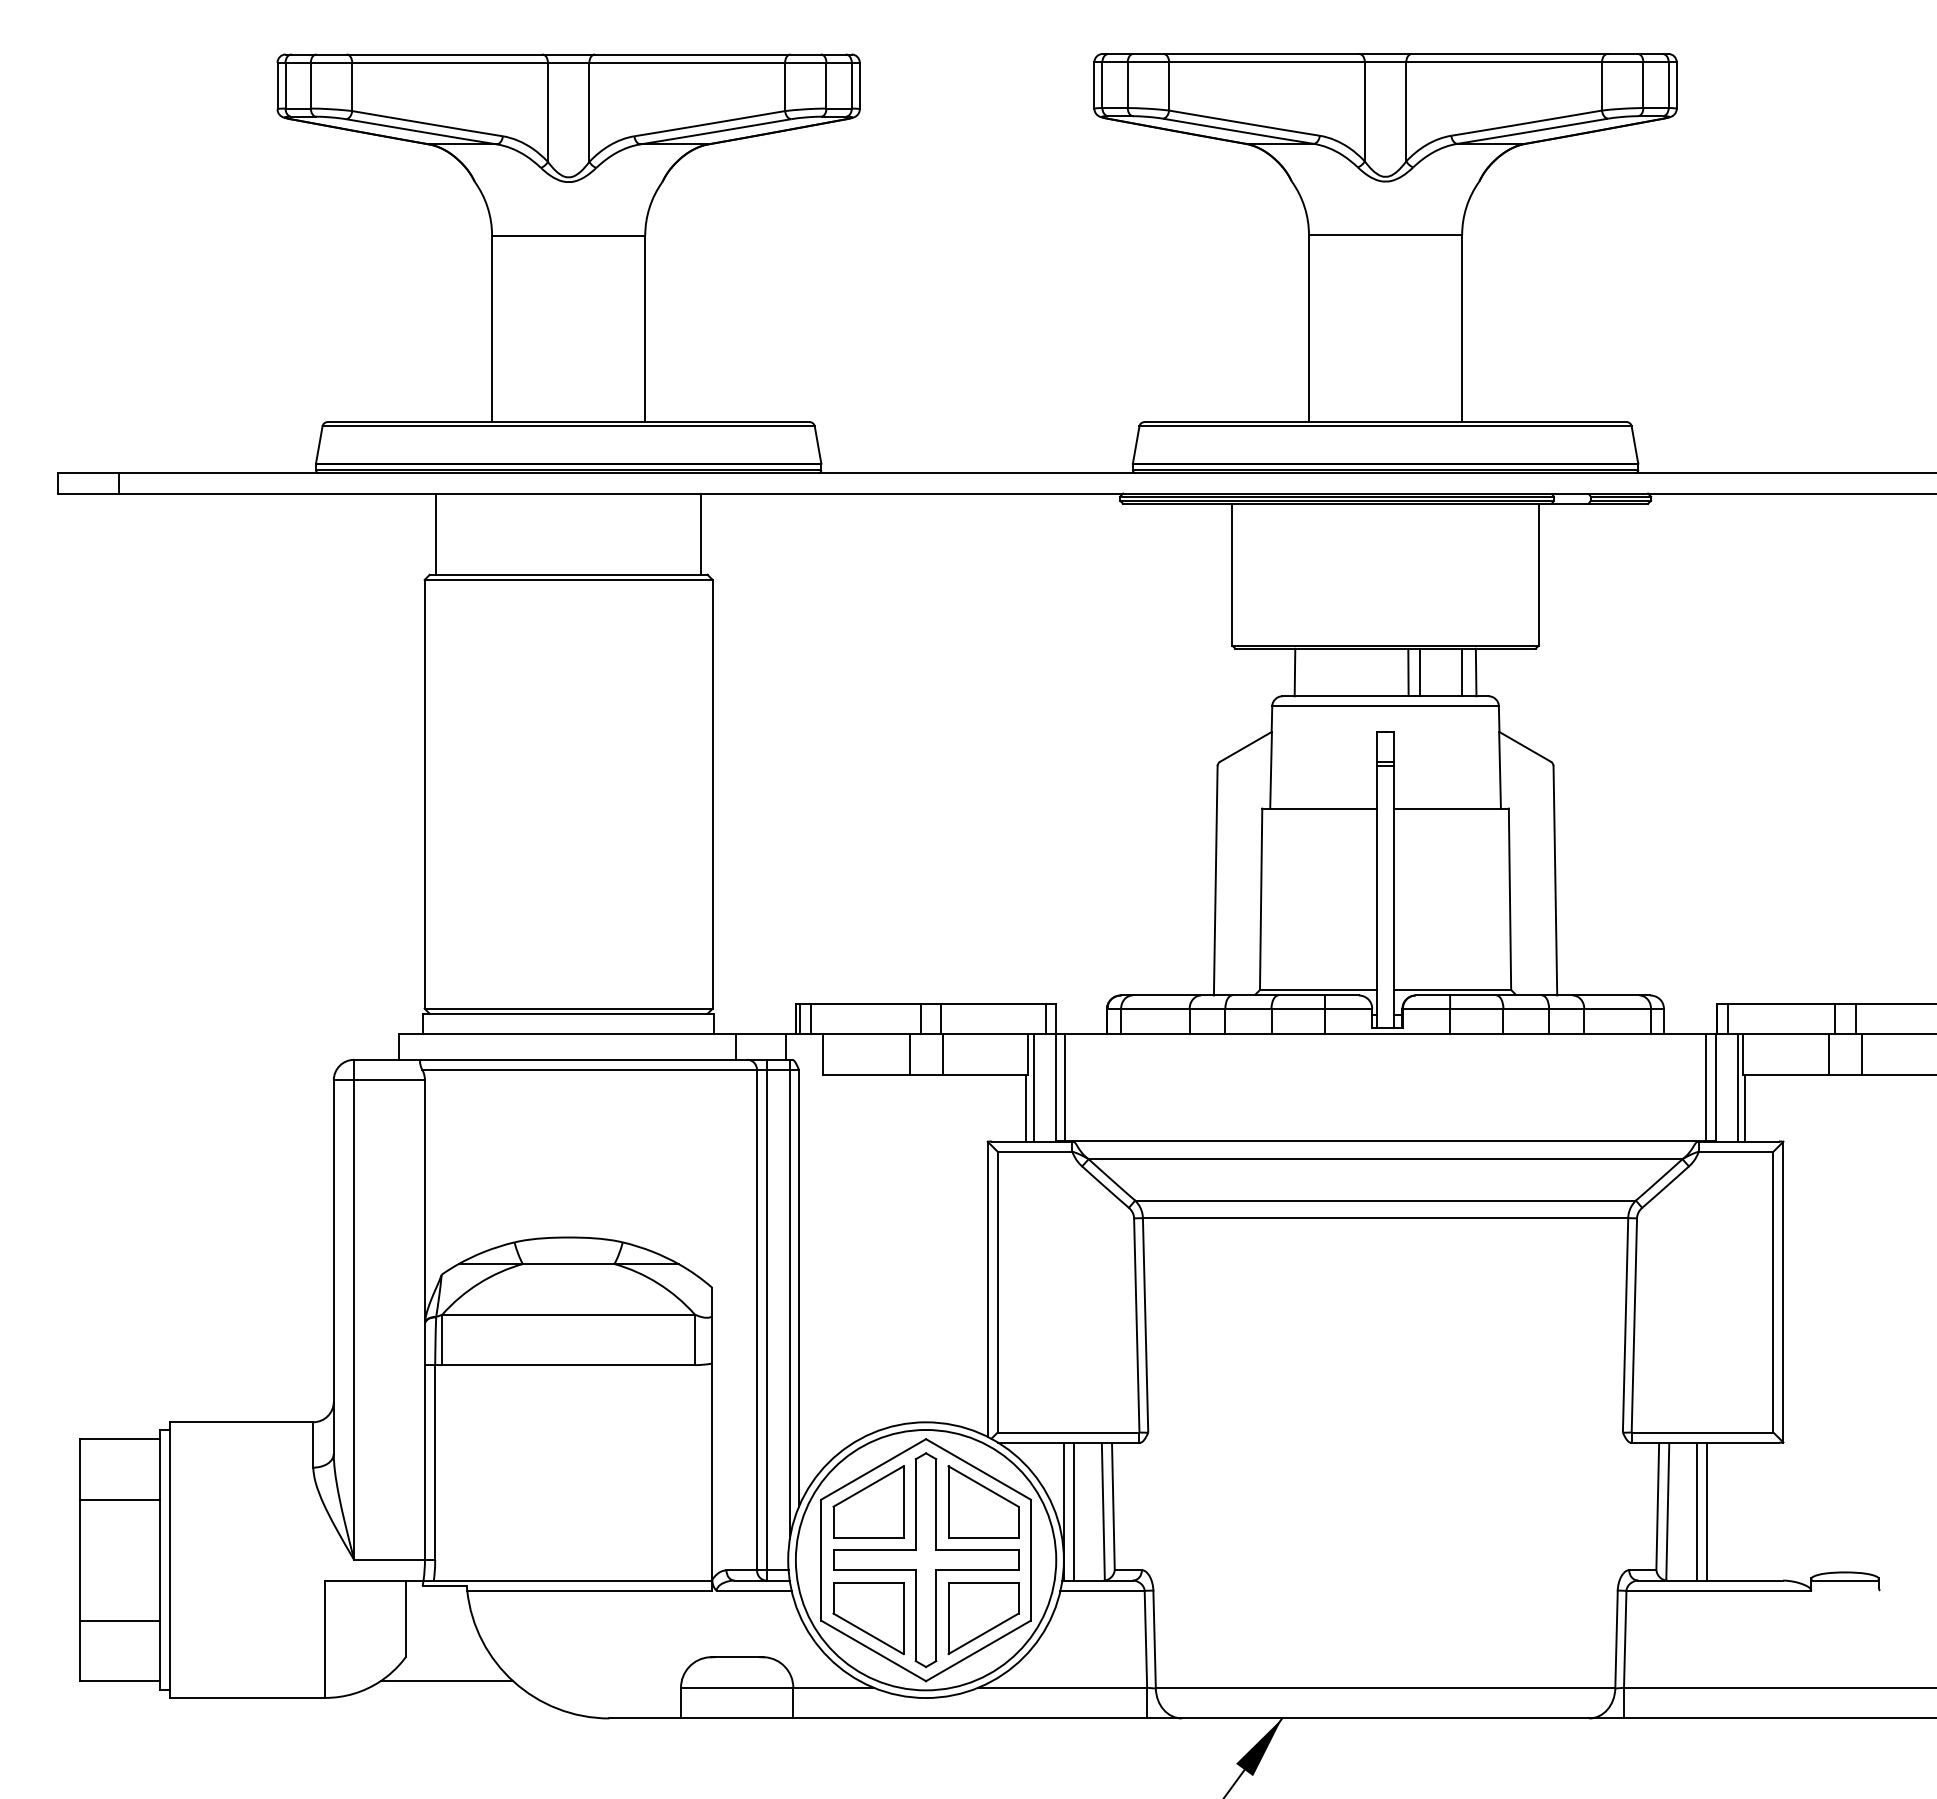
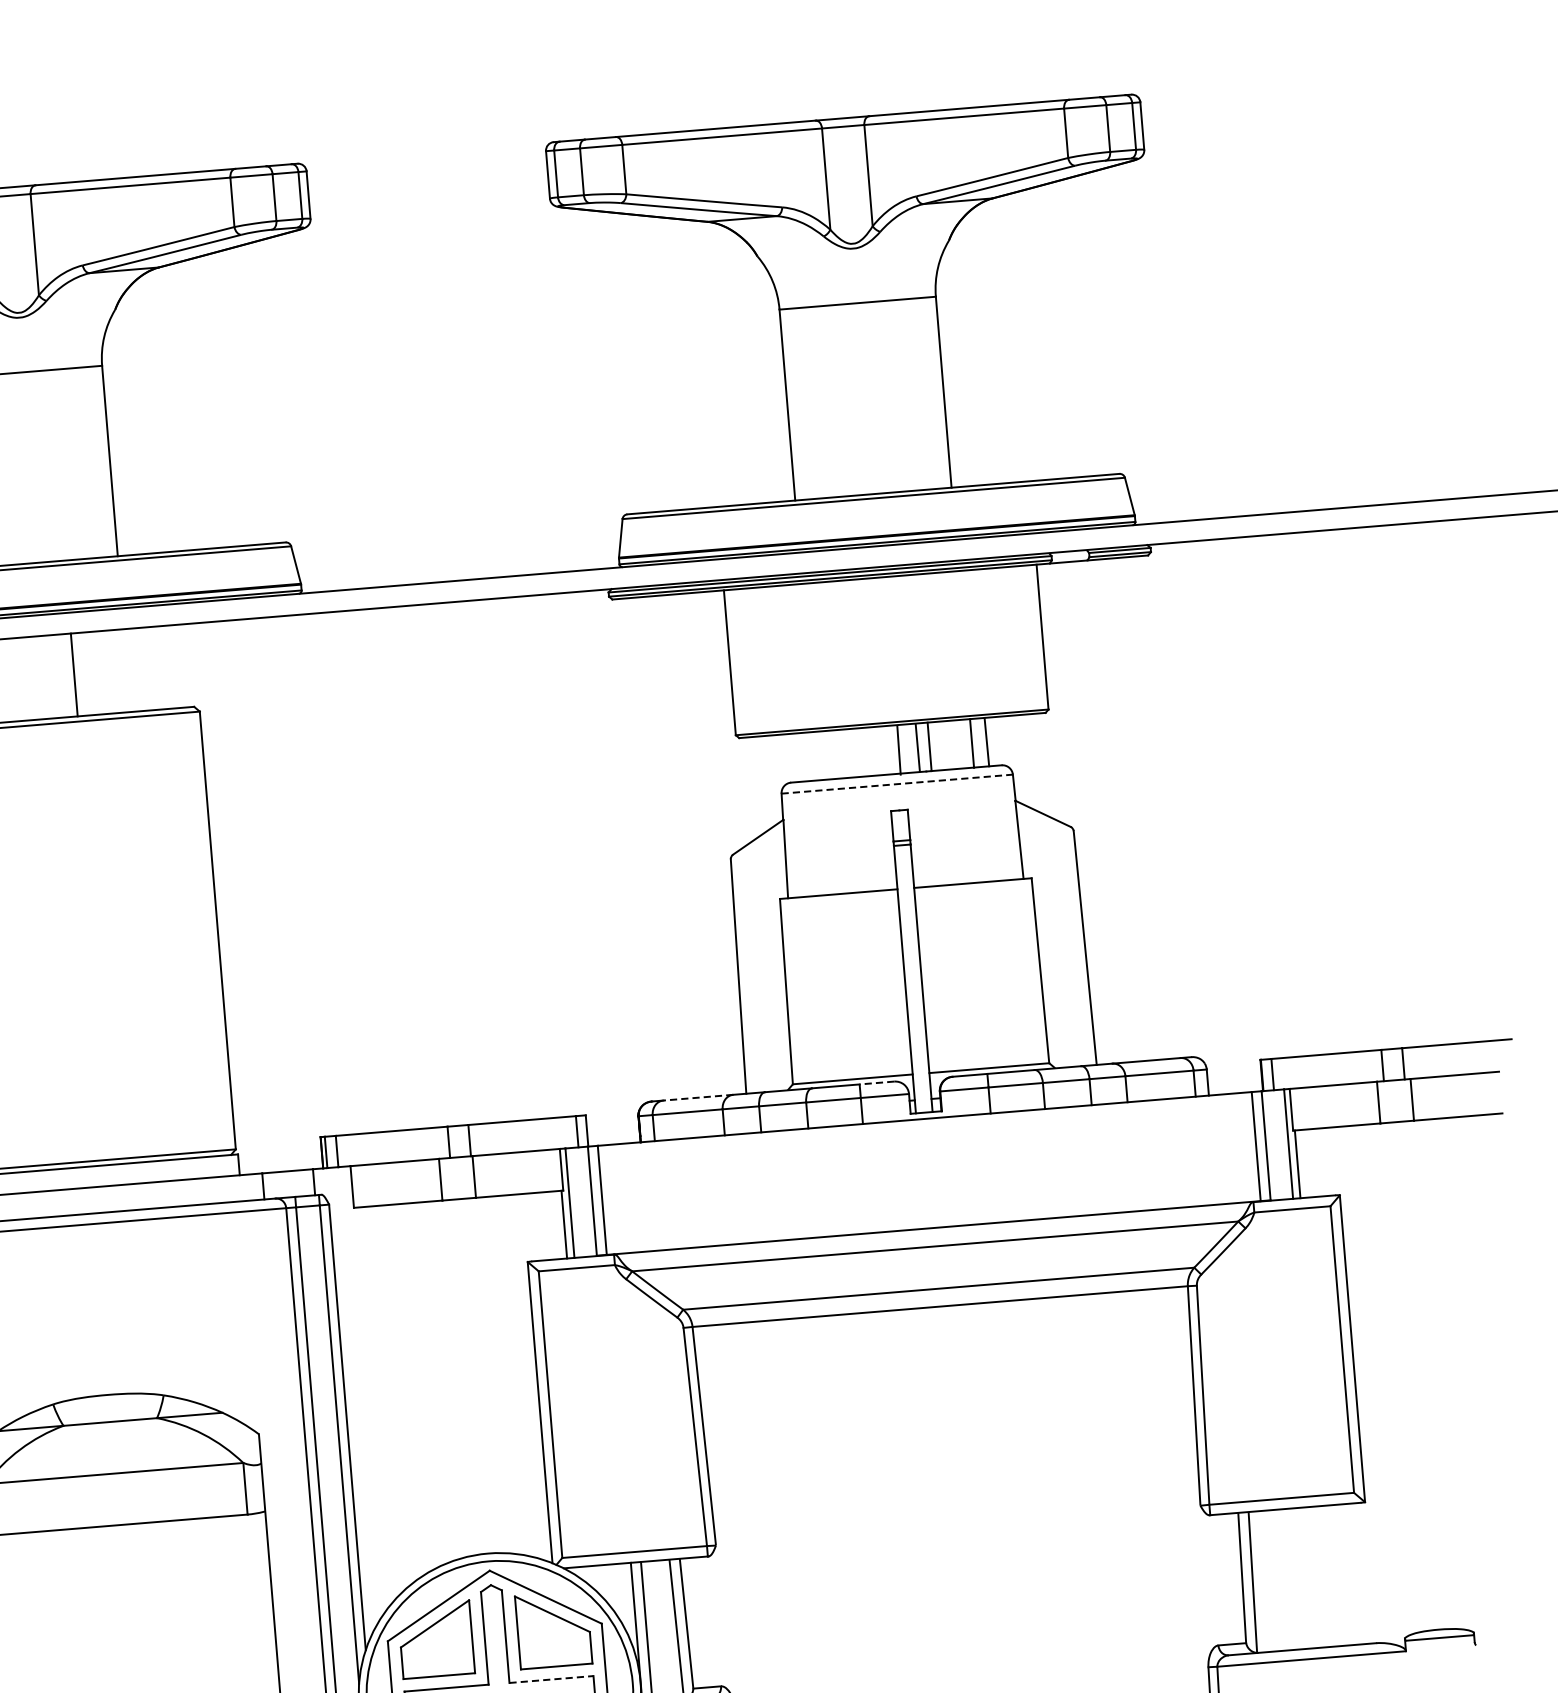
line: (701, 533) -> (74, 674), moved
line: (1294, 672) -> (898, 750), moved
line: (1386, 706) -> (898, 784), solid -> dashed
line: (1166, 995) -> (697, 1097), solid -> dashed
line: (1341, 995) -> (876, 1083), solid -> dashed
line: (1697, 1511) -> (1283, 1579), removed
line: (1707, 1511) -> (1293, 1578), removed
line: (977, 1549) -> (551, 1679), solid -> dashed

